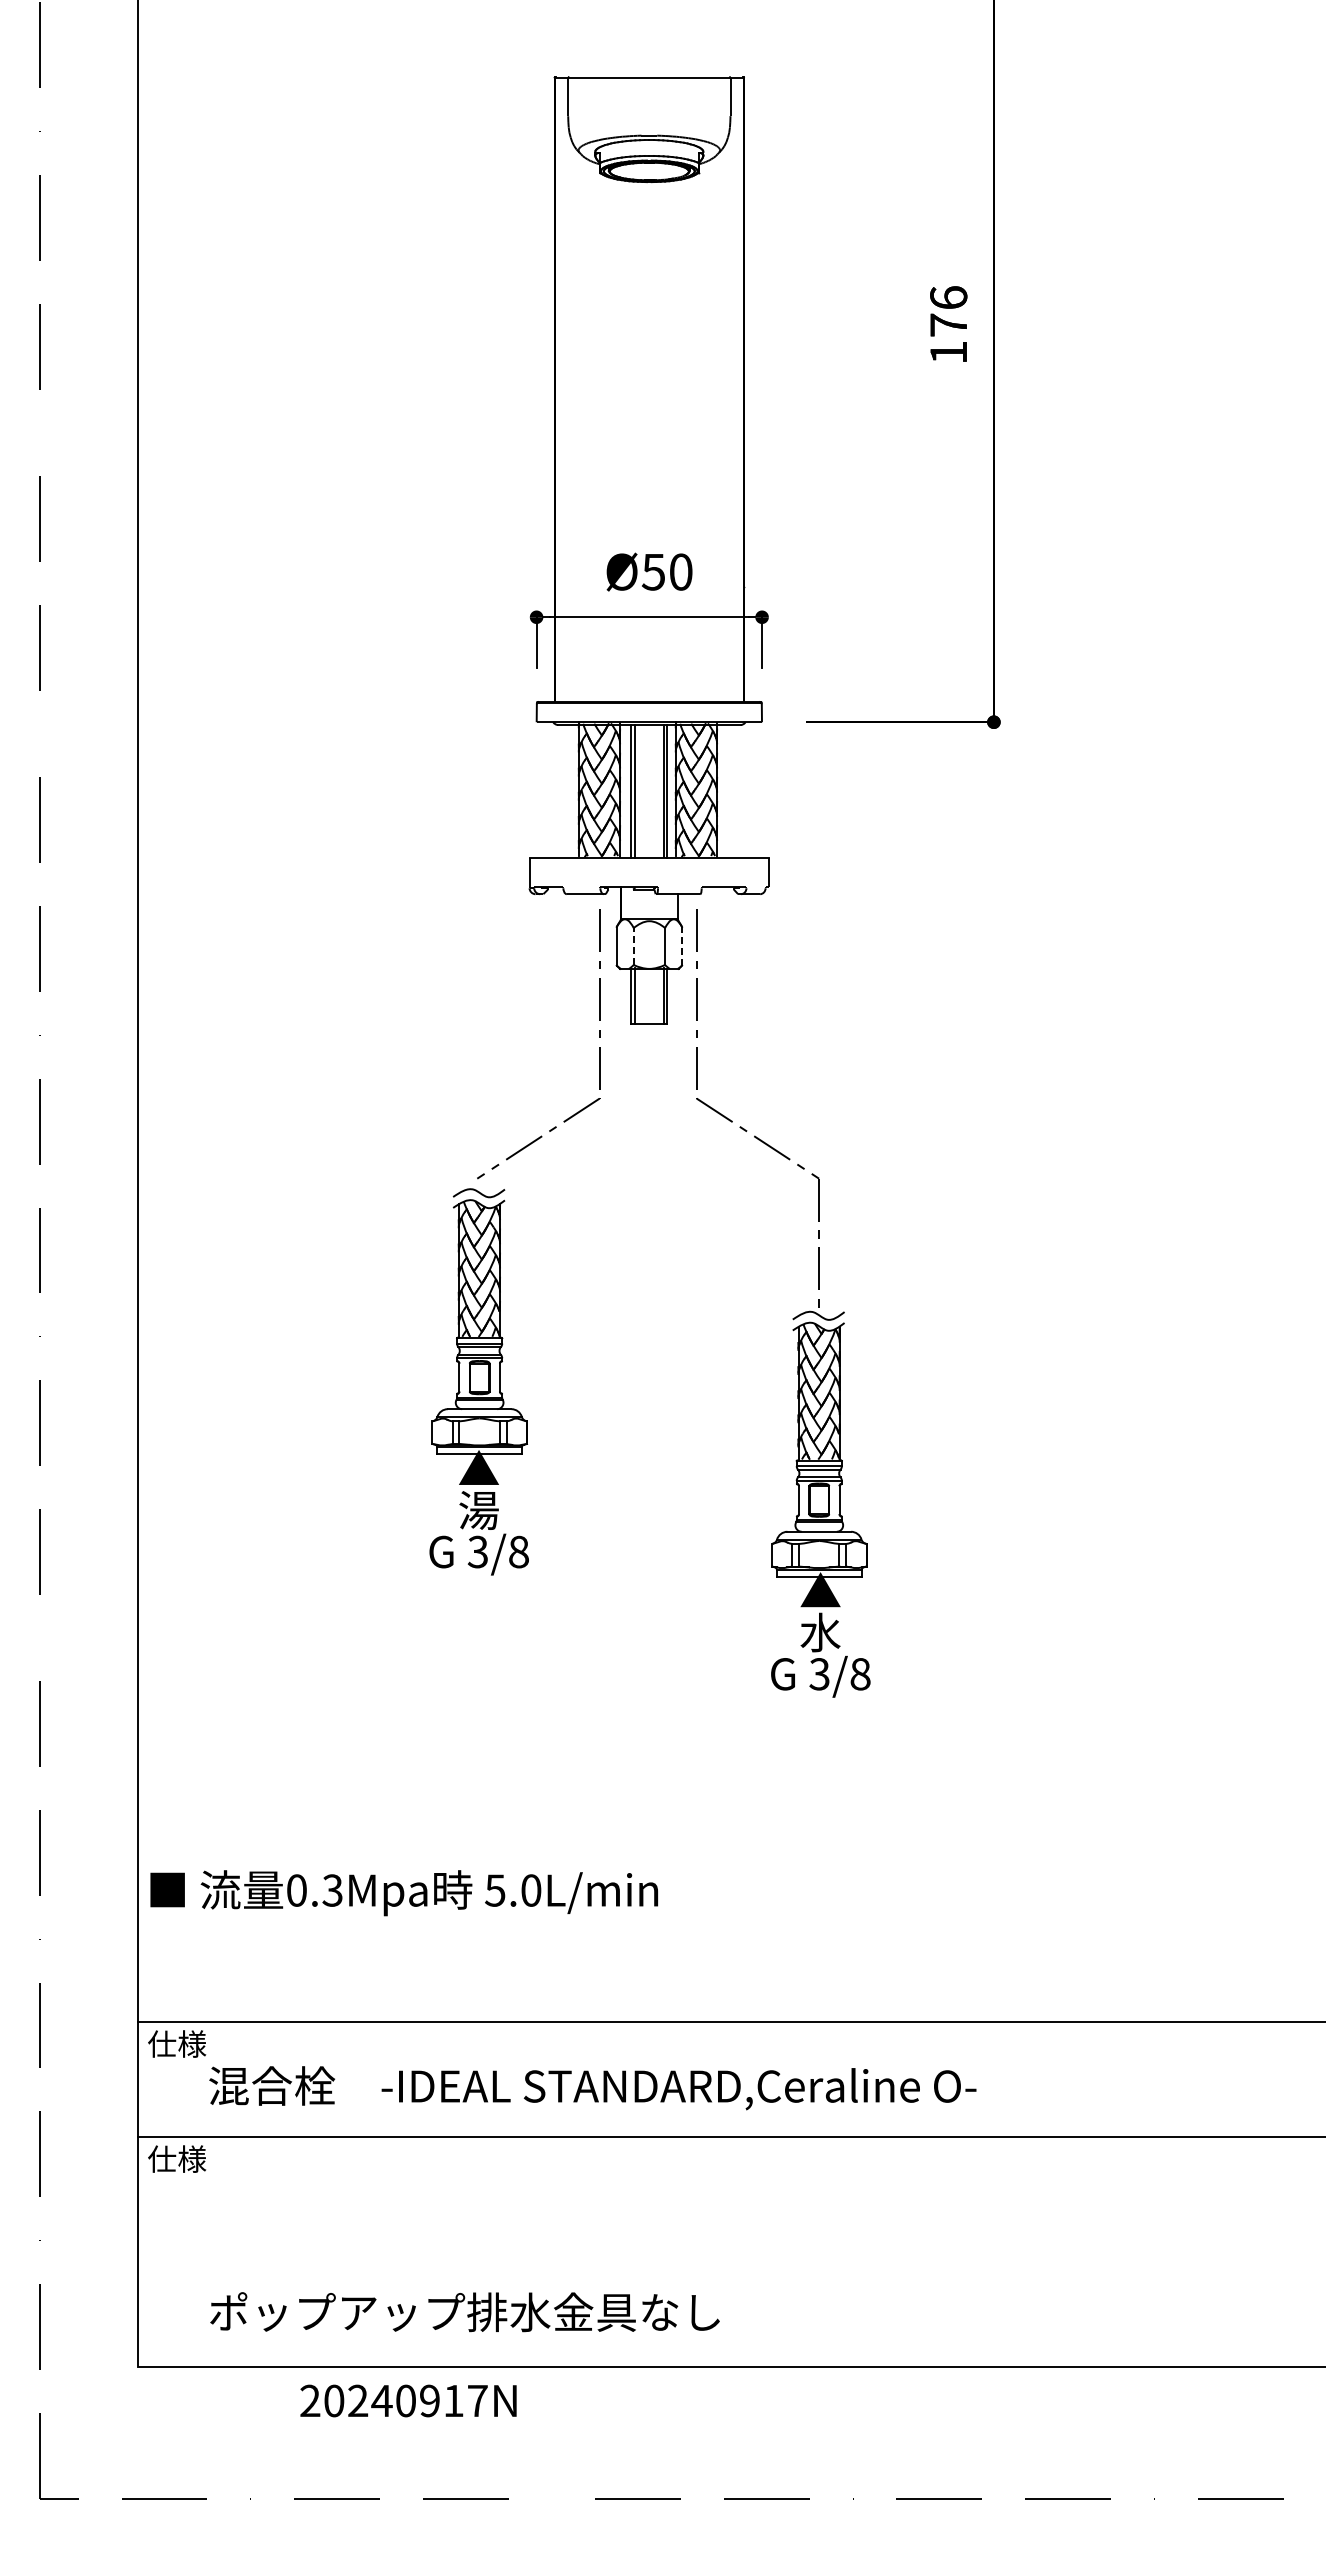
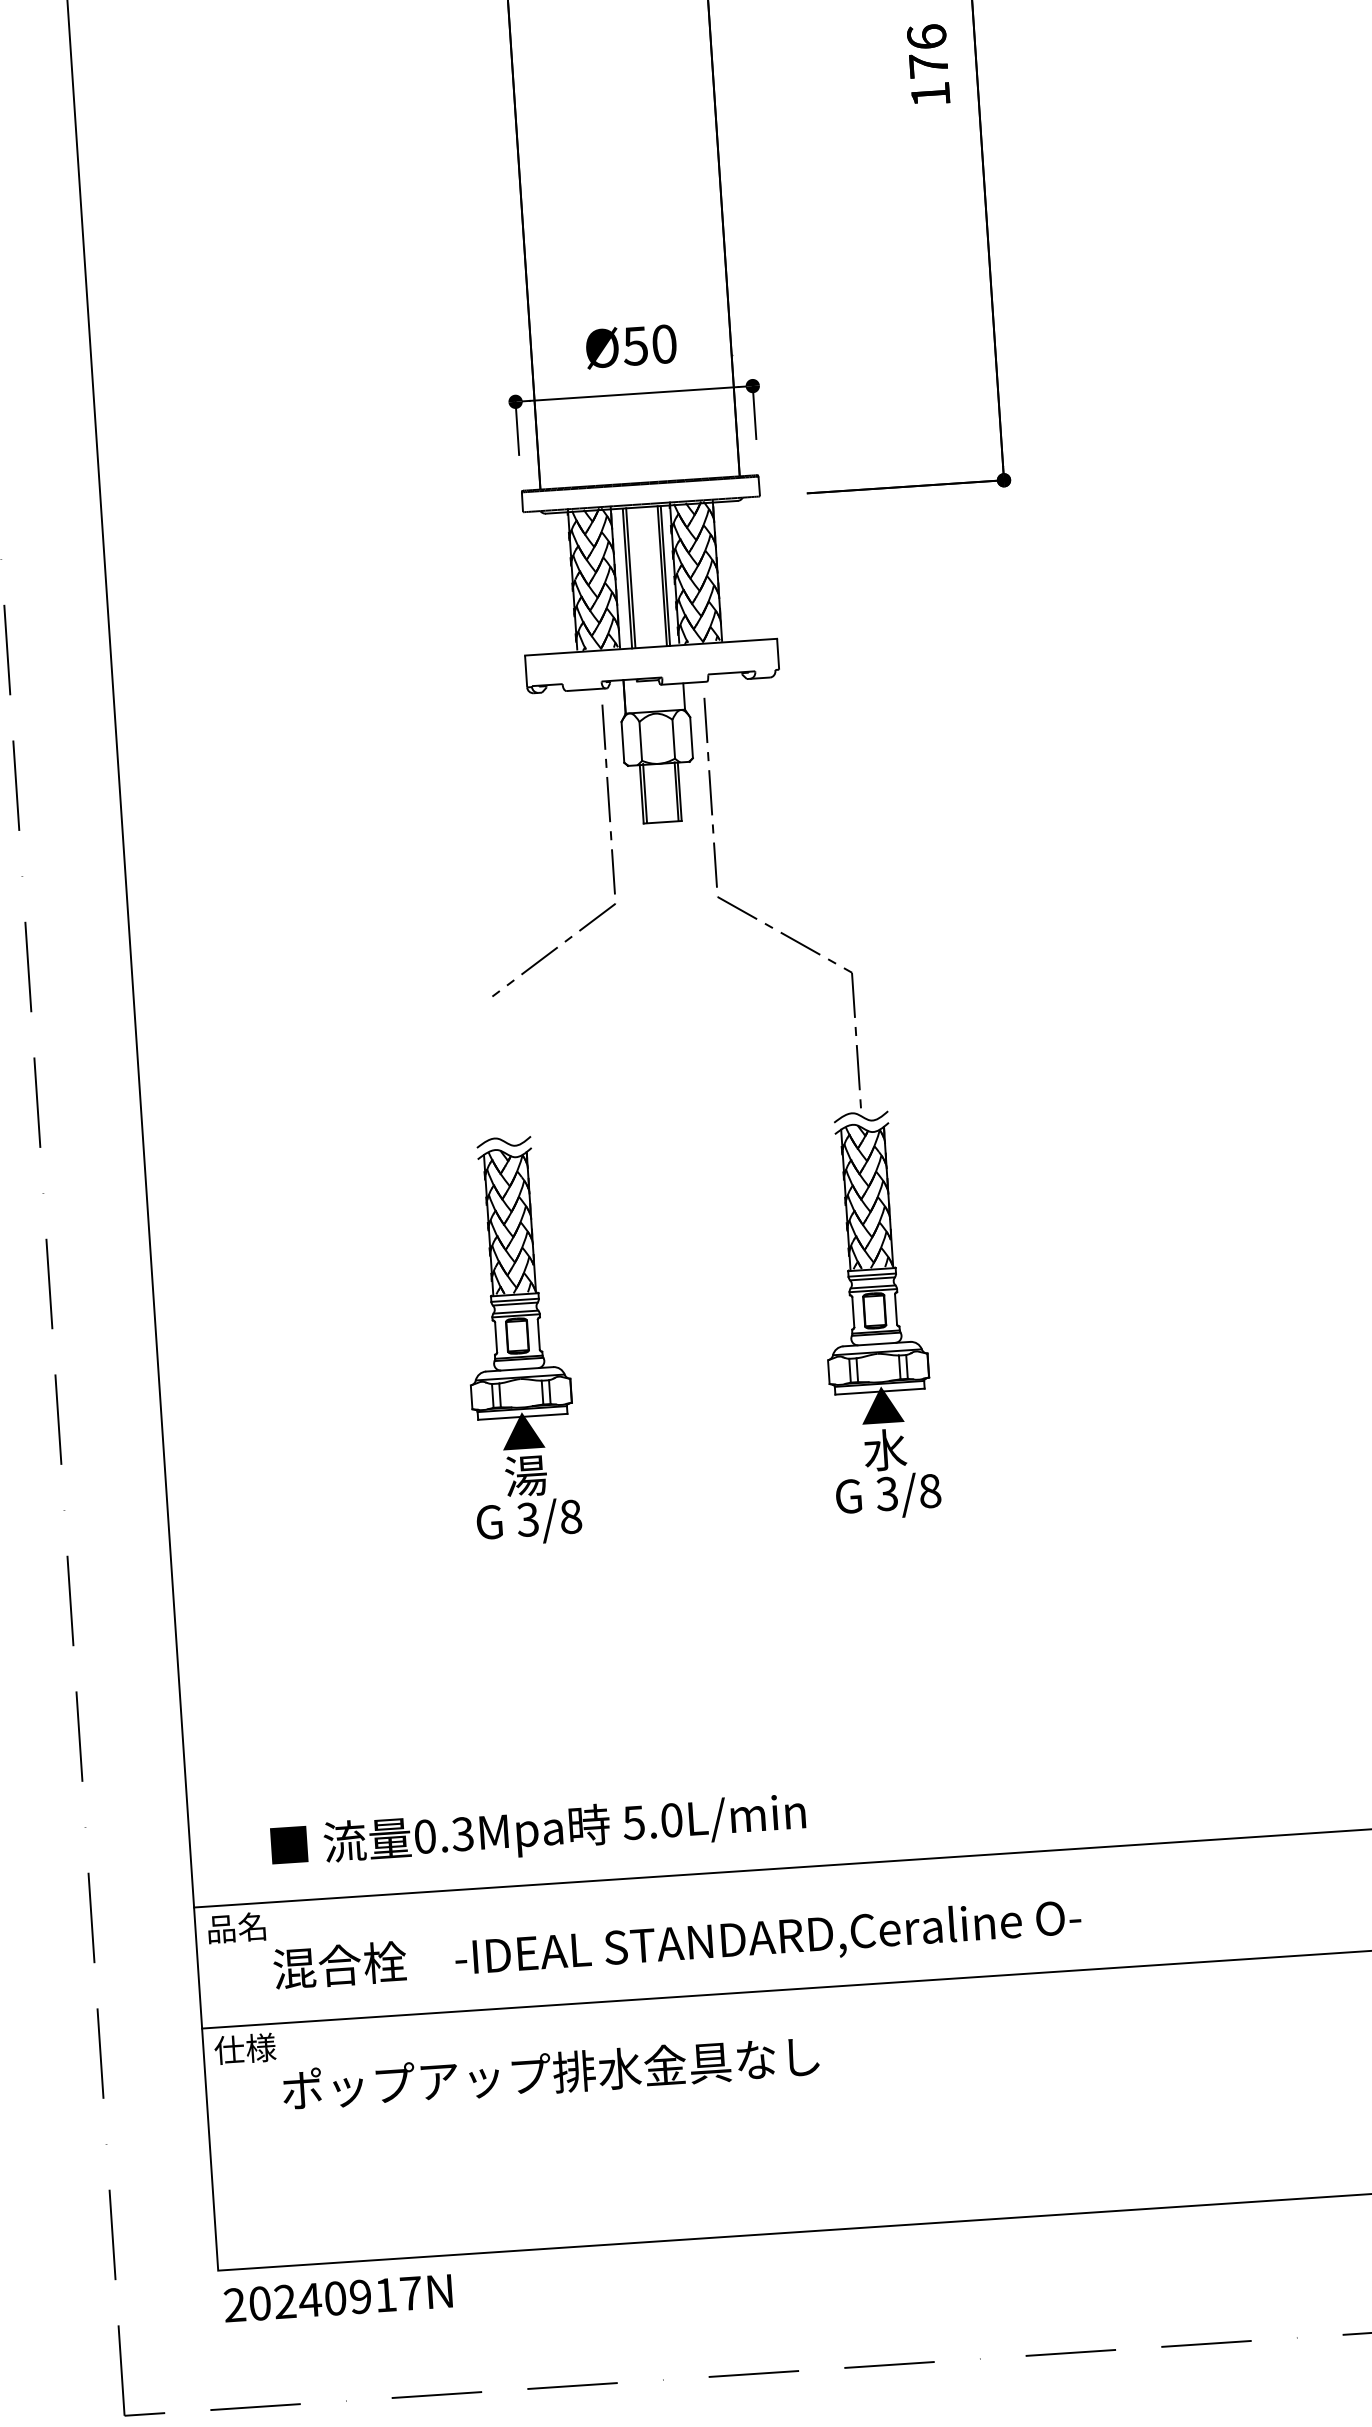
line: (682, 945) -> (692, 736), dashed -> solid
line: (633, 946) -> (640, 741), dashed -> solid
part: (478, 1381) -> (516, 1340), moved
text: (403, 1893) -> (537, 1832), moved
text: (177, 2043) -> (237, 1927), 仕様 -> 品名
text: (464, 2312) -> (550, 2073), moved
text: (408, 2400) -> (338, 2297), moved

